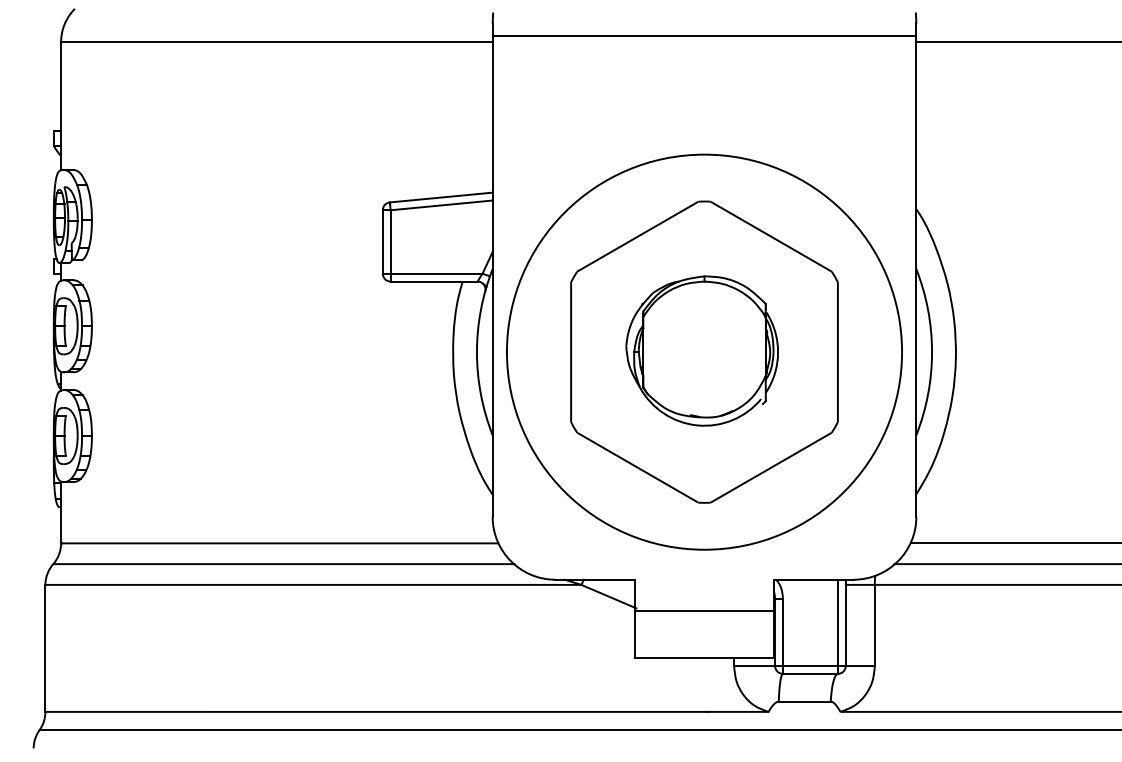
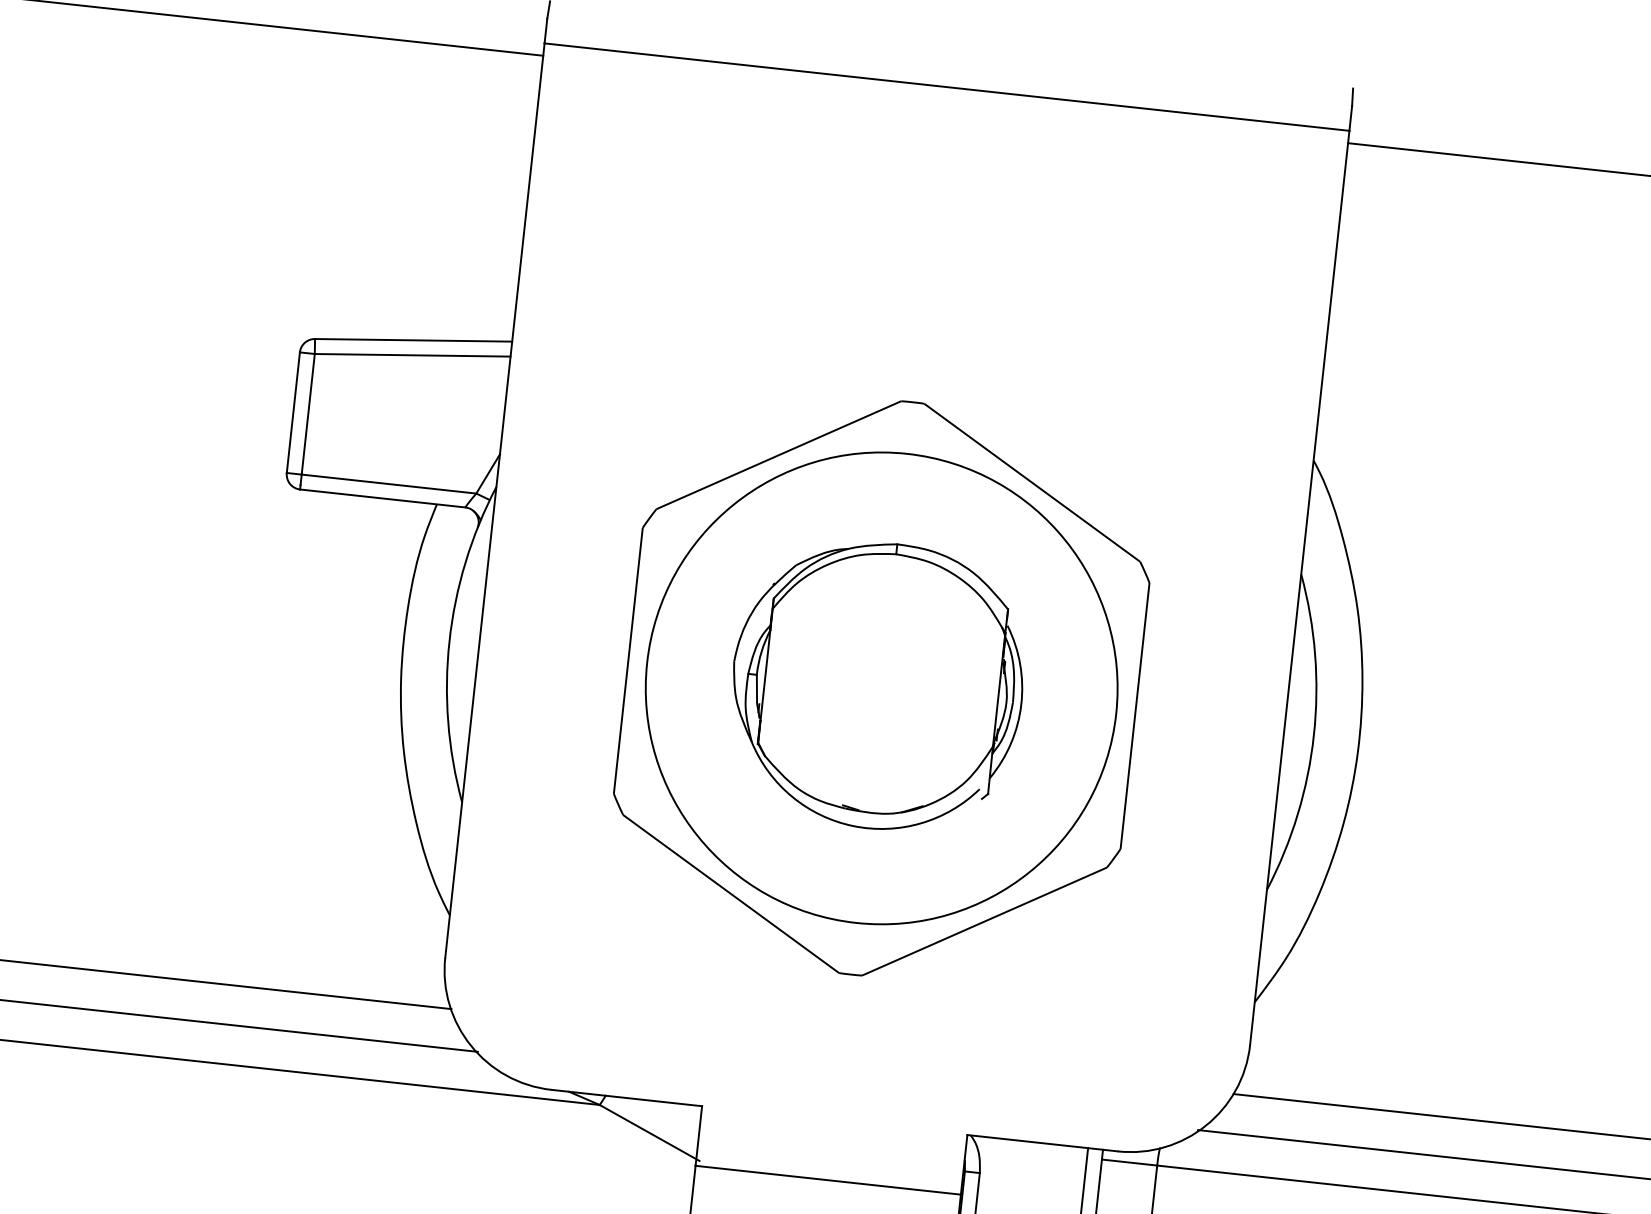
circle: (704, 351) -> (881, 687), size x0.62

